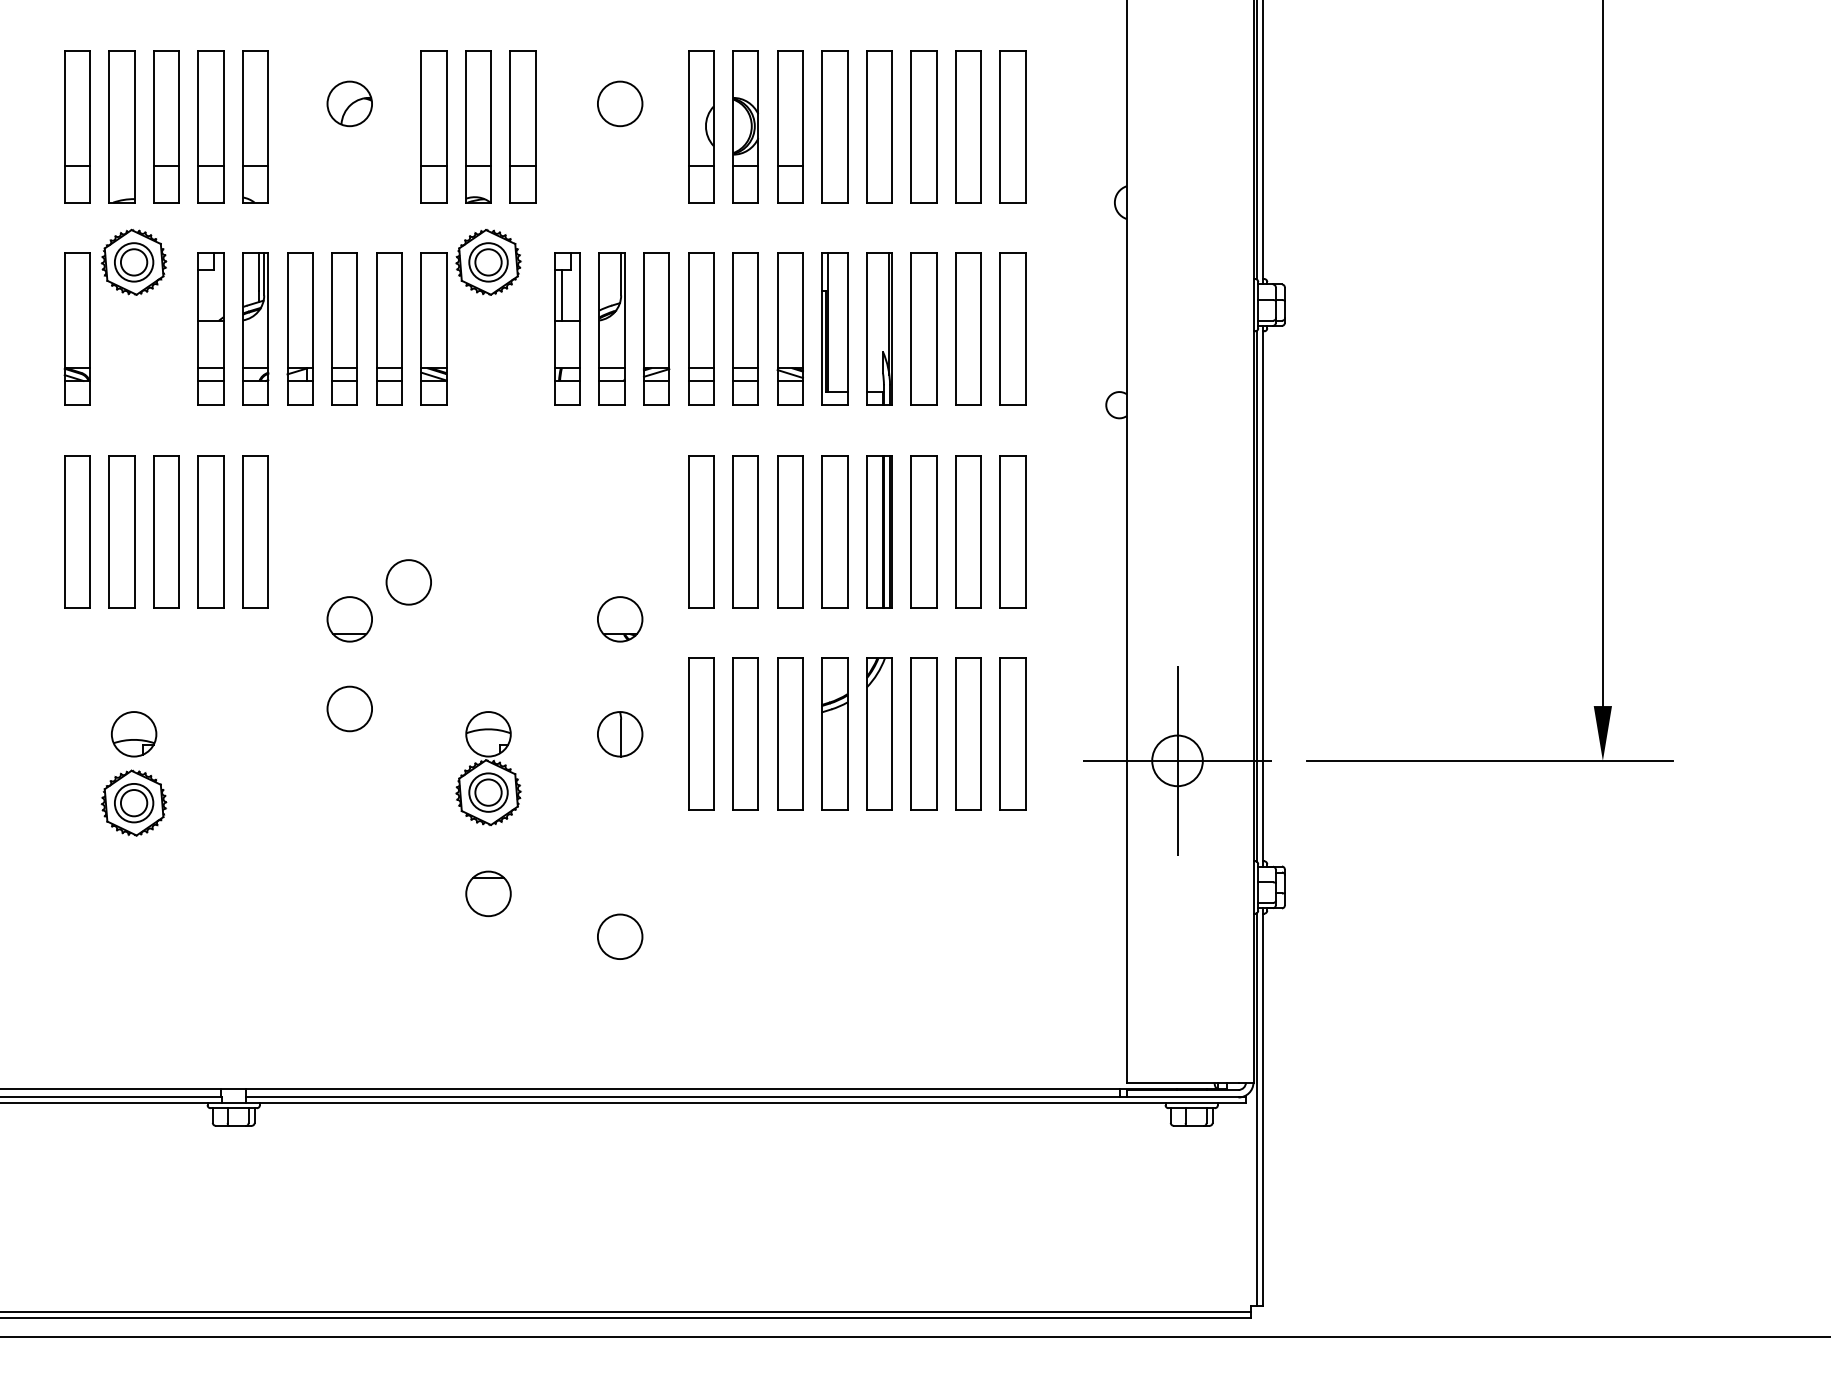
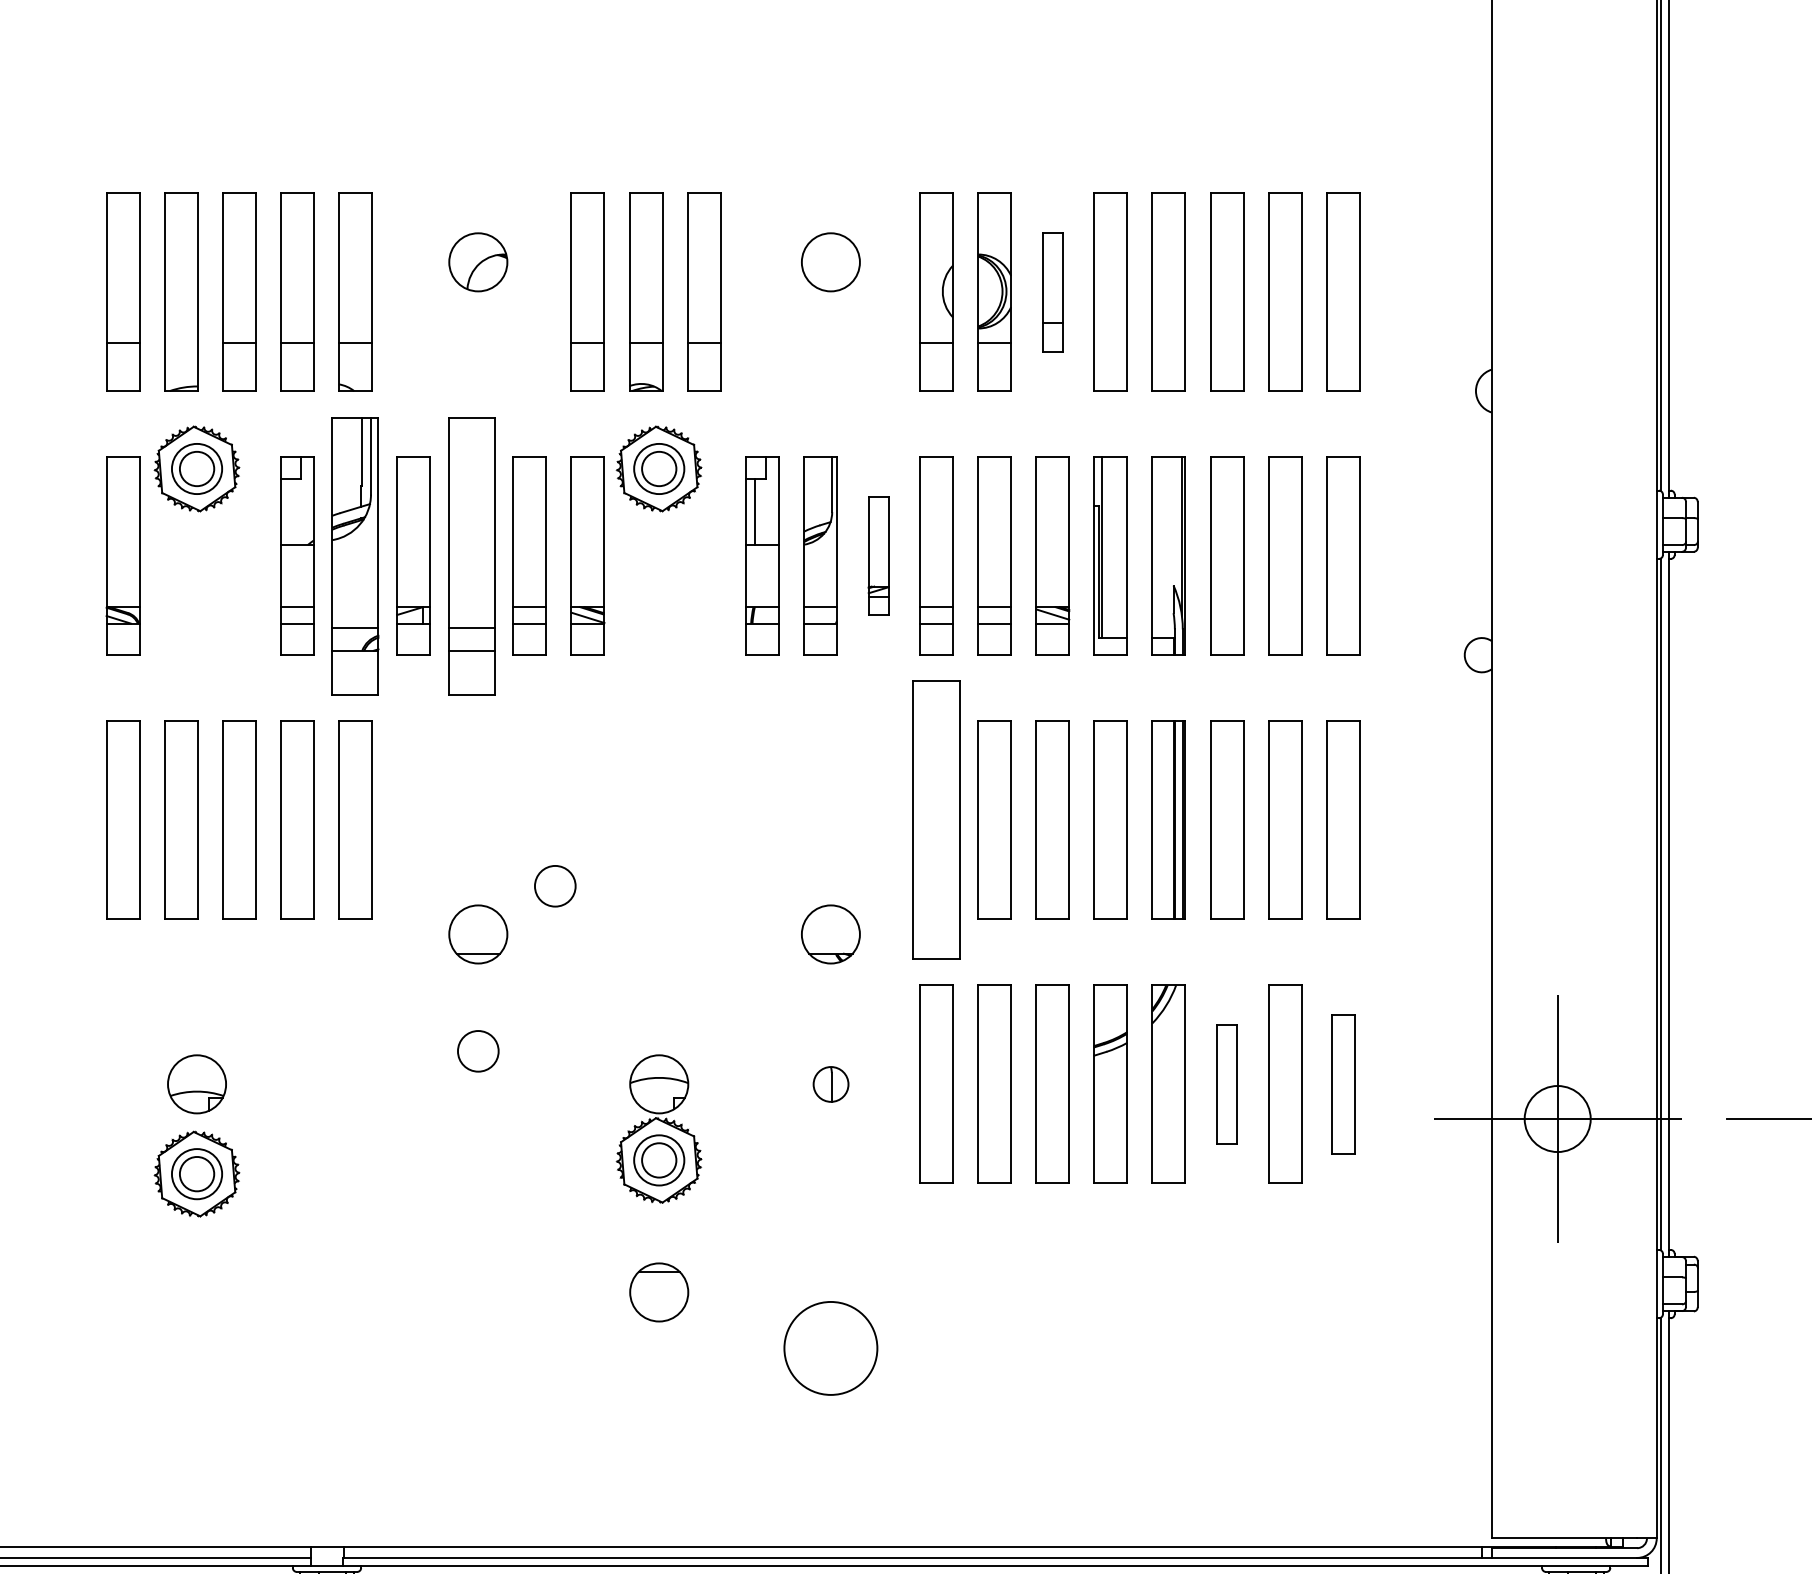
part: (790, 126) -> (1052, 291), size x0.6
part: (255, 328) -> (355, 555), size x1.4
part: (344, 328) -> (471, 555), size x1.4
part: (656, 328) -> (878, 555), size x0.6
part: (701, 531) -> (936, 819), size x1.4
circle: (408, 582) -> (554, 886), size x0.7
circle: (349, 708) -> (477, 1050), size x0.7
part: (923, 733) -> (1226, 1083), size x0.6
part: (1012, 733) -> (1342, 1083), size x0.7
part: (620, 734) -> (831, 1084), size x0.6
circle: (619, 936) -> (830, 1348), size x1.6

